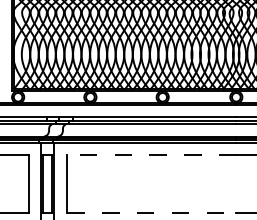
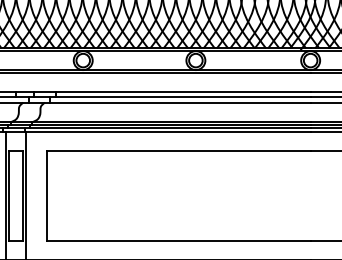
line: (151, 155) -> (178, 151), dashed -> solid
line: (152, 212) -> (179, 240), dashed -> solid

